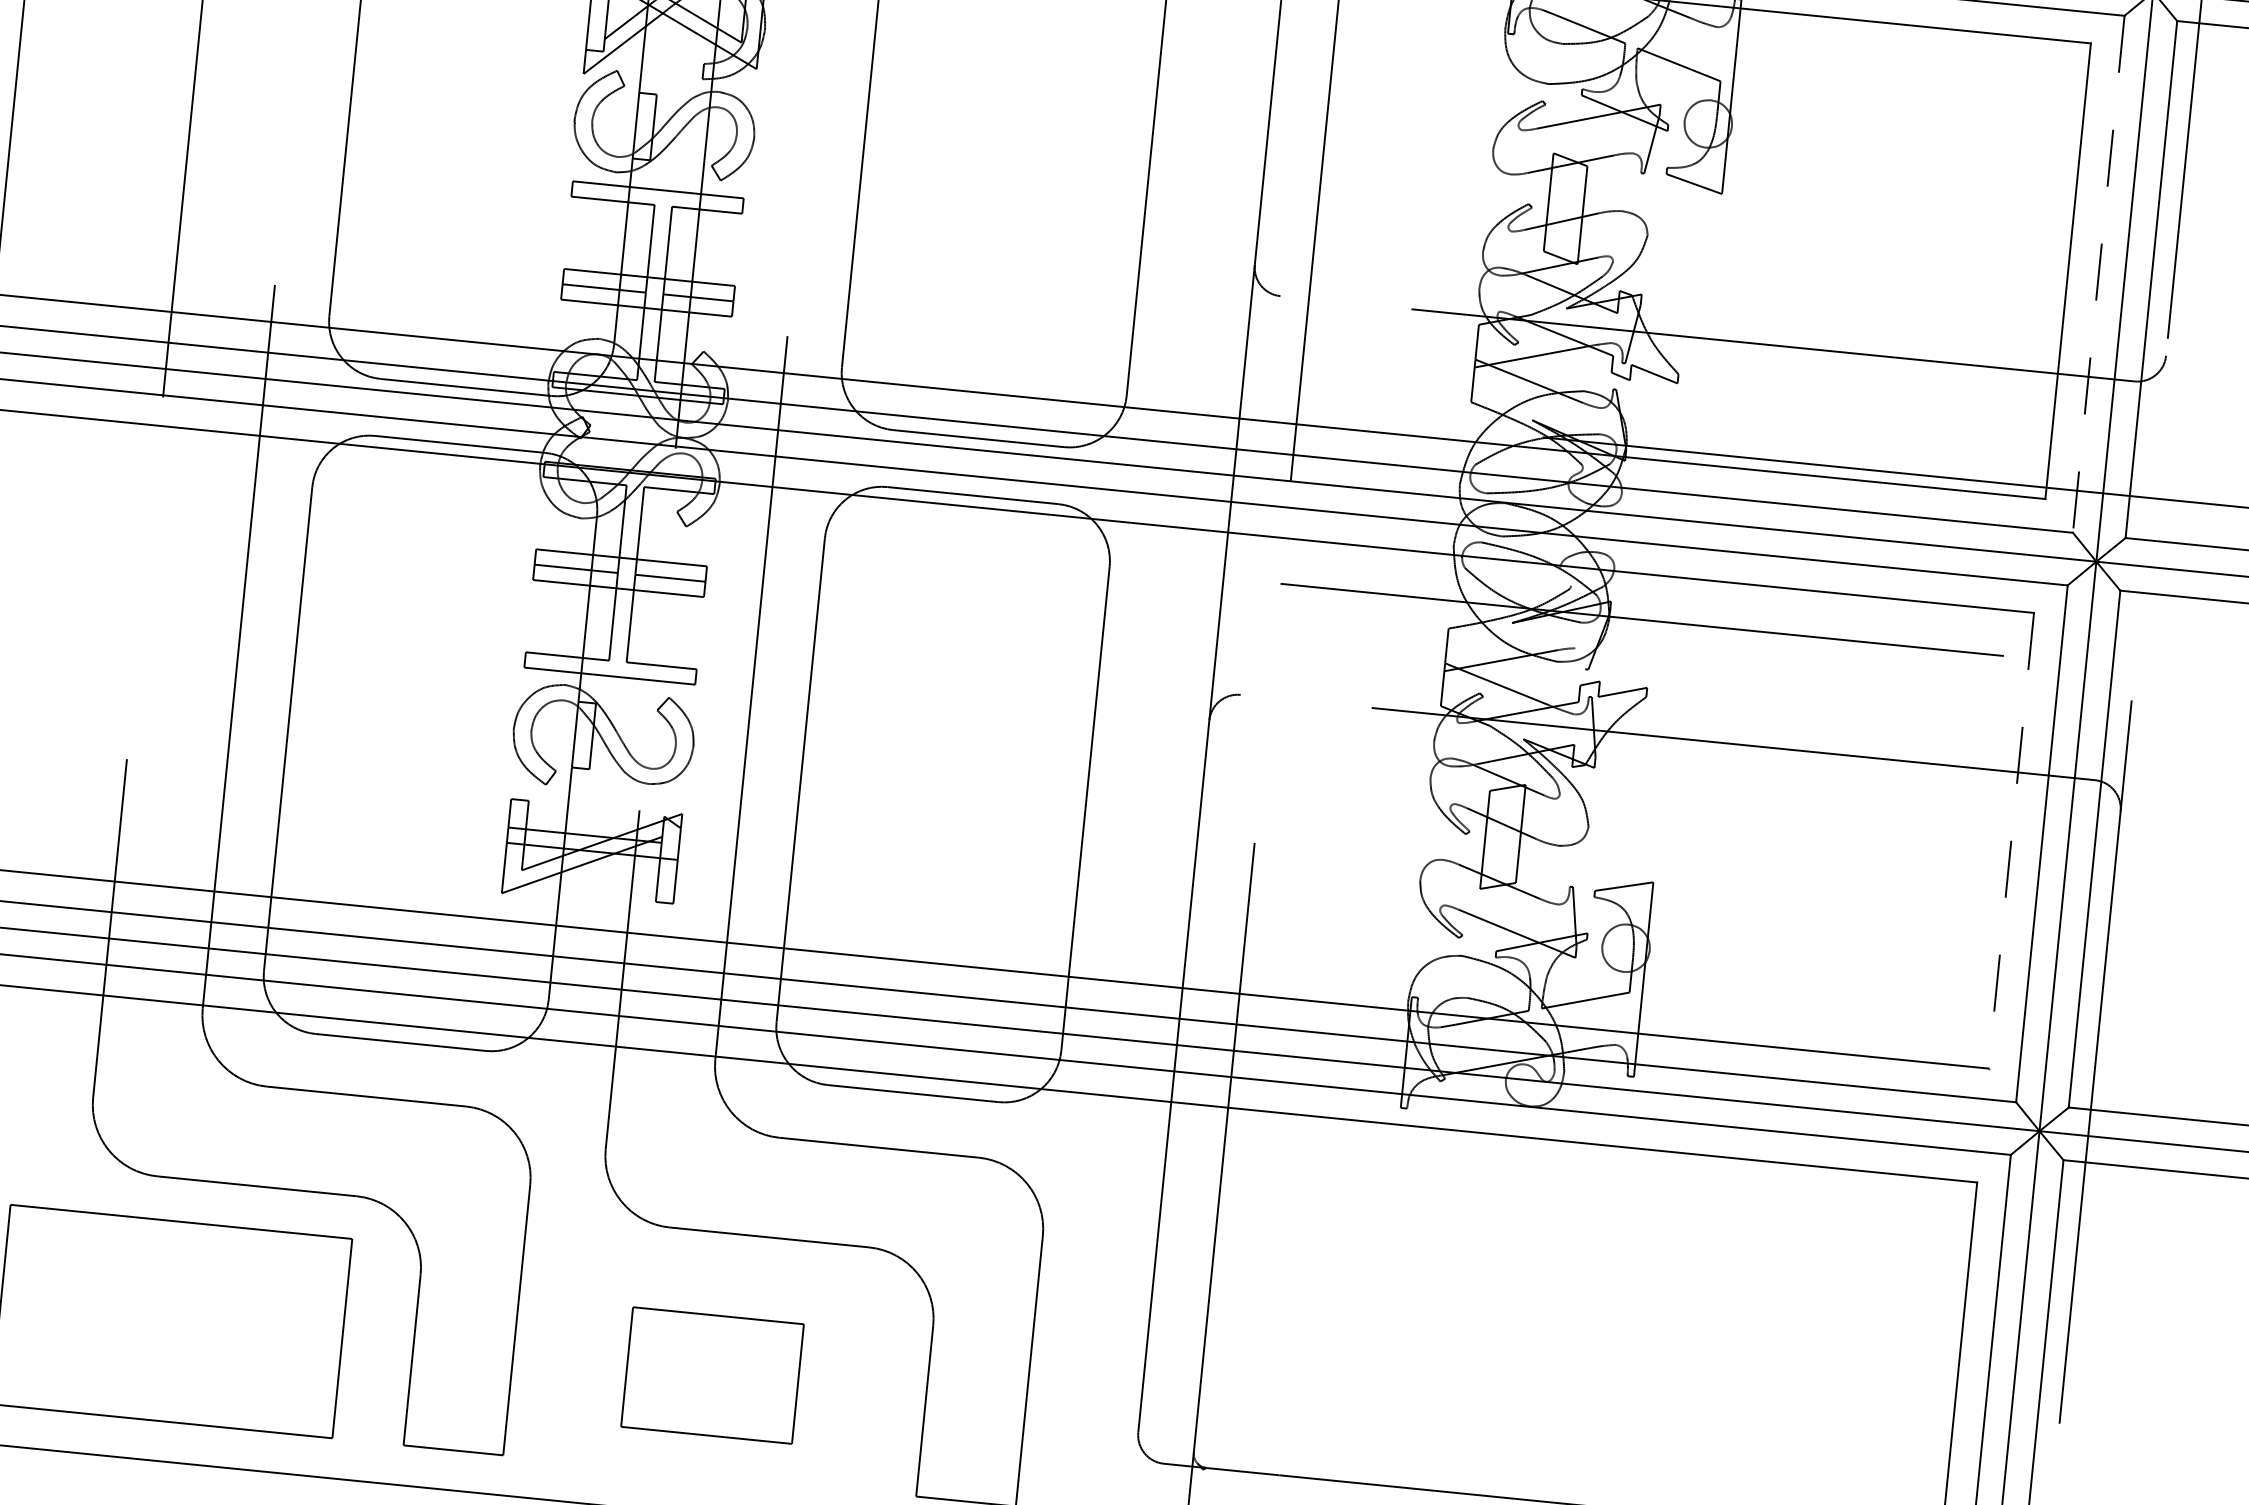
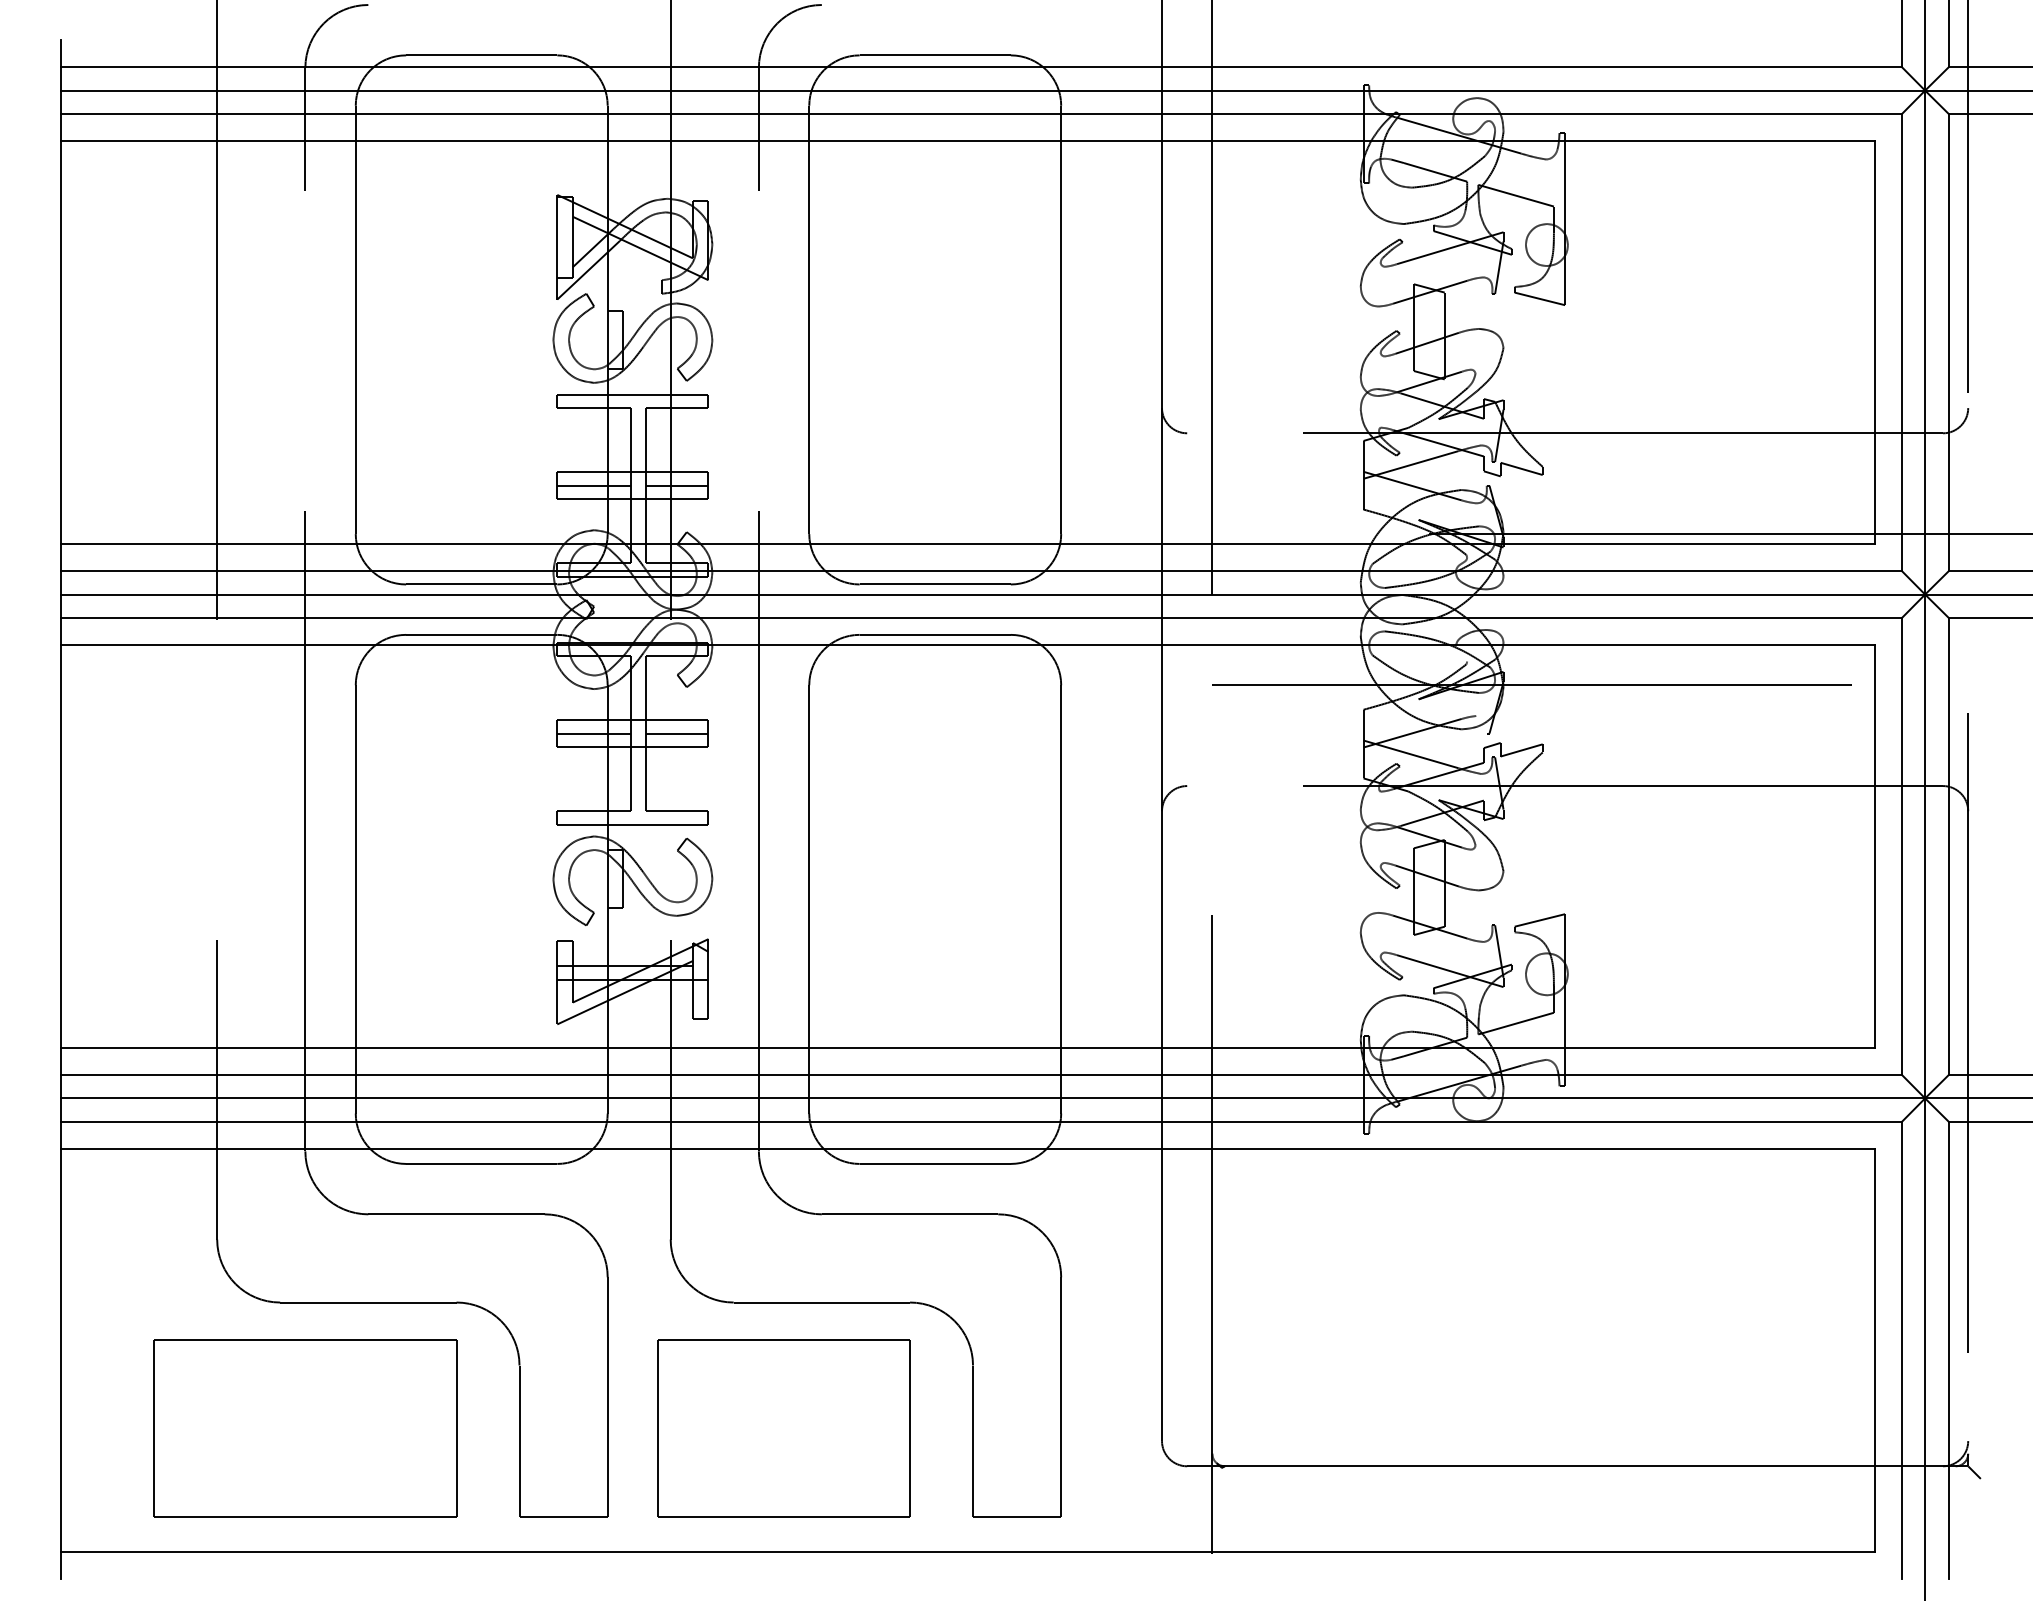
line: (2099, 274) -> (1902, 342), dashed -> solid
line: (2011, 840) -> (1875, 846), dashed -> solid
part: (711, 1375) -> (783, 1428), size x1.67

